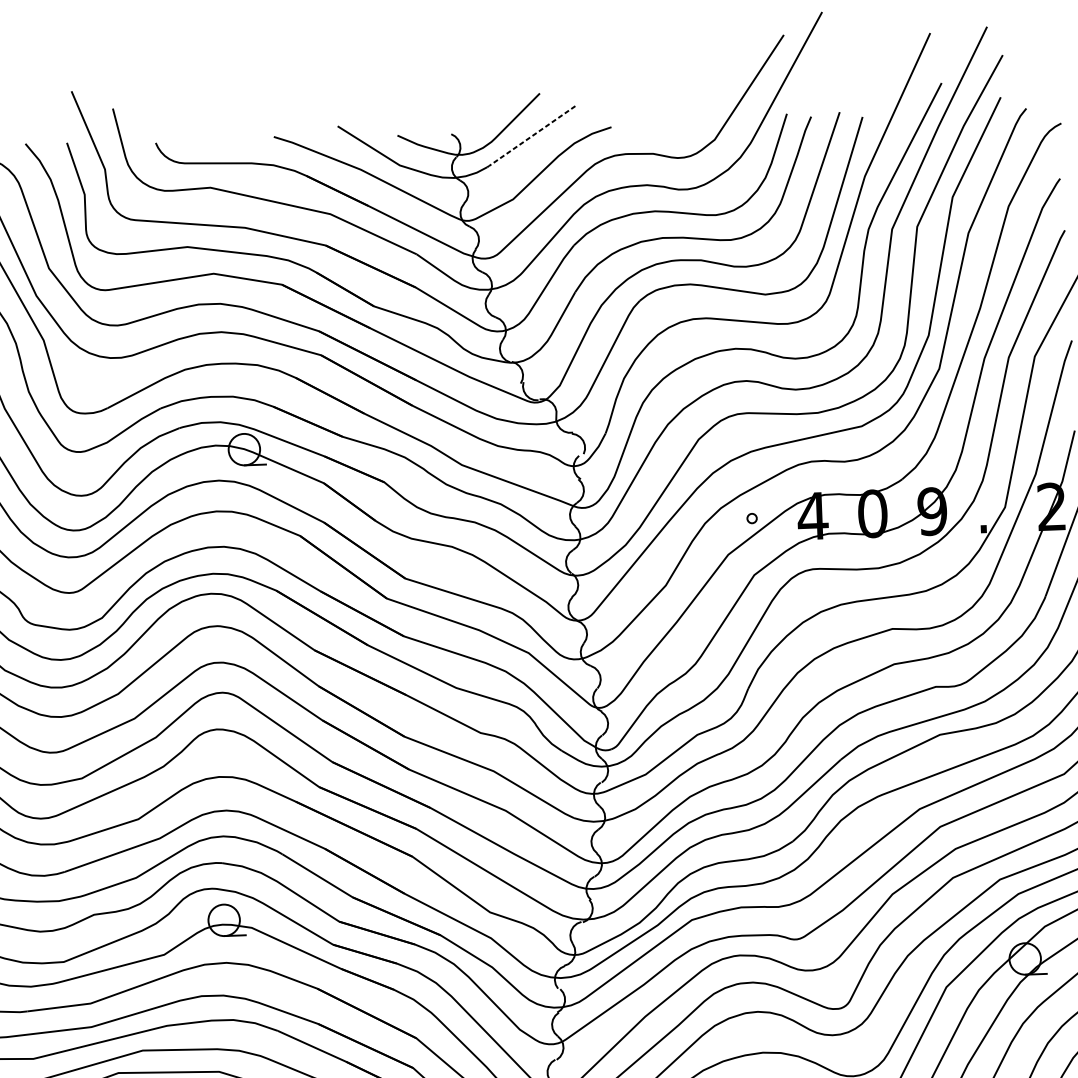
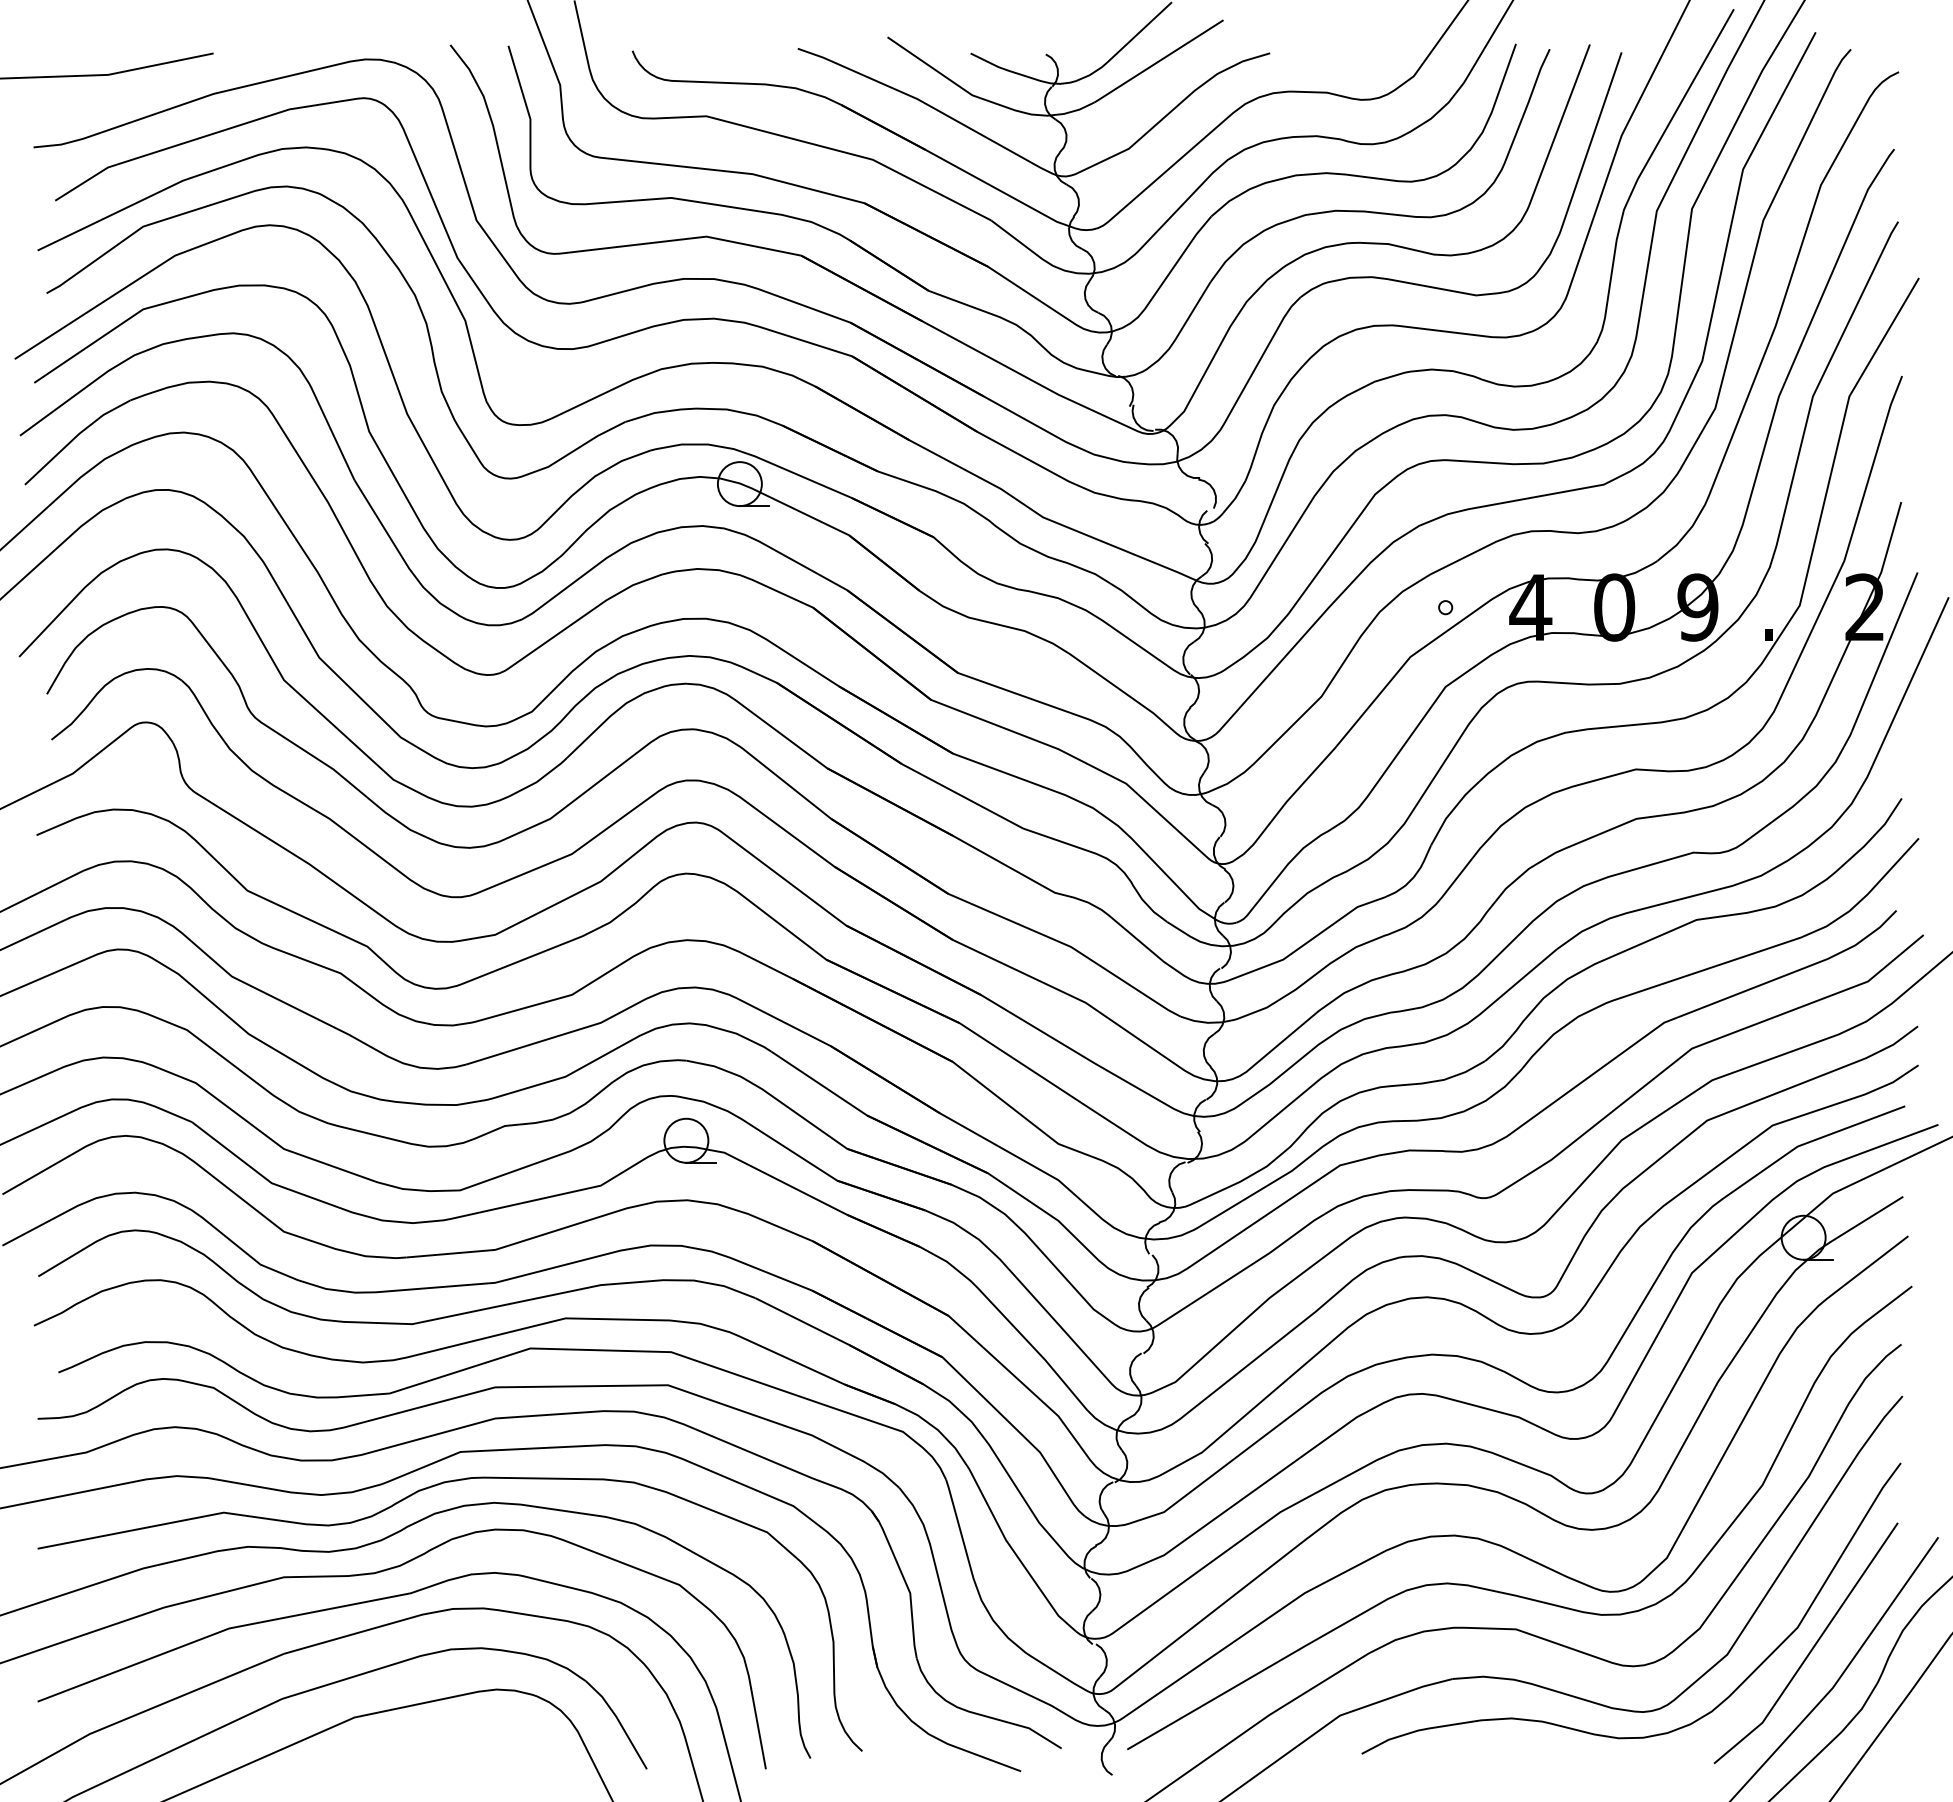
line: (531, 136) -> (1158, 61), dashed -> solid

